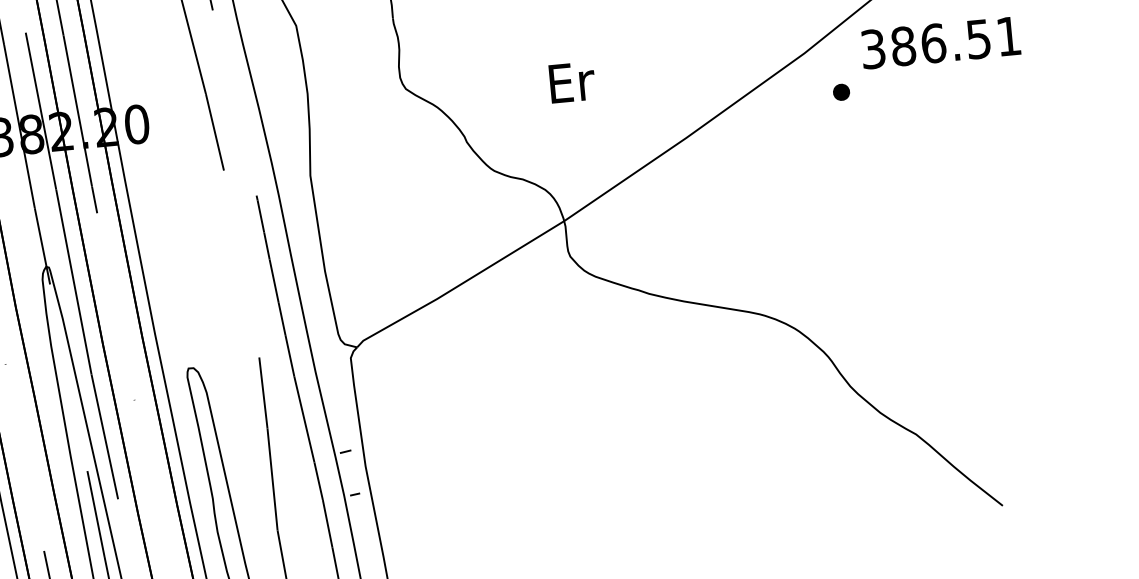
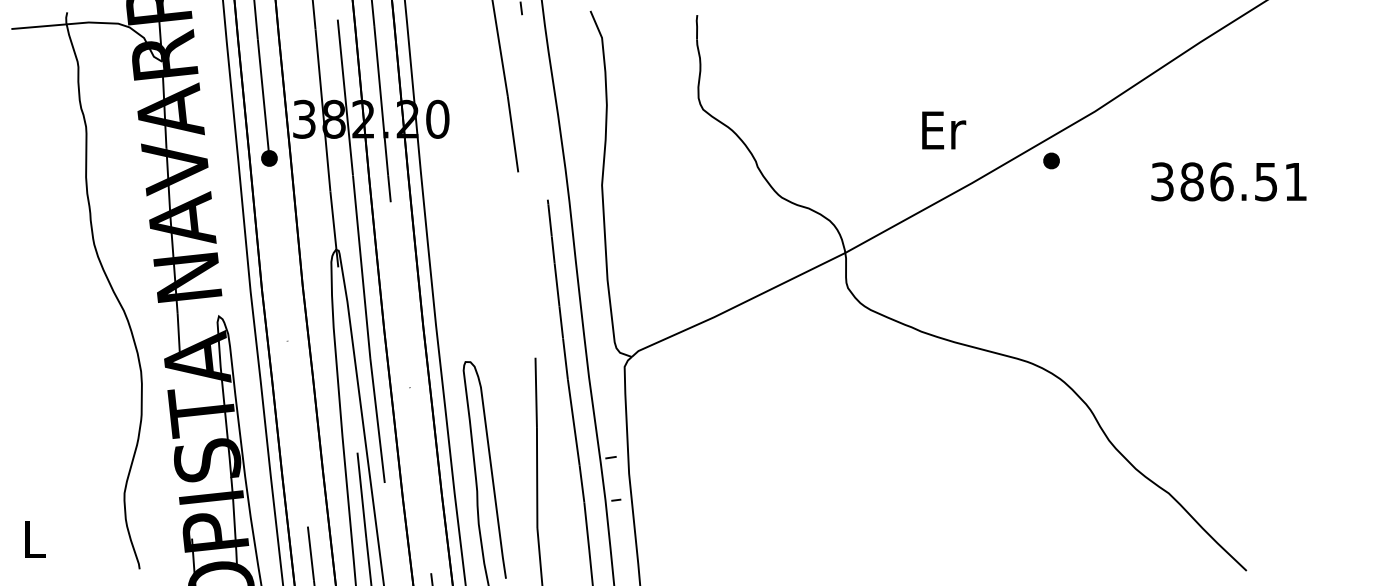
text: (940, 42) -> (1228, 181), moved
text: (572, 82) -> (944, 130), moved
part: (841, 91) -> (1051, 160), moved

